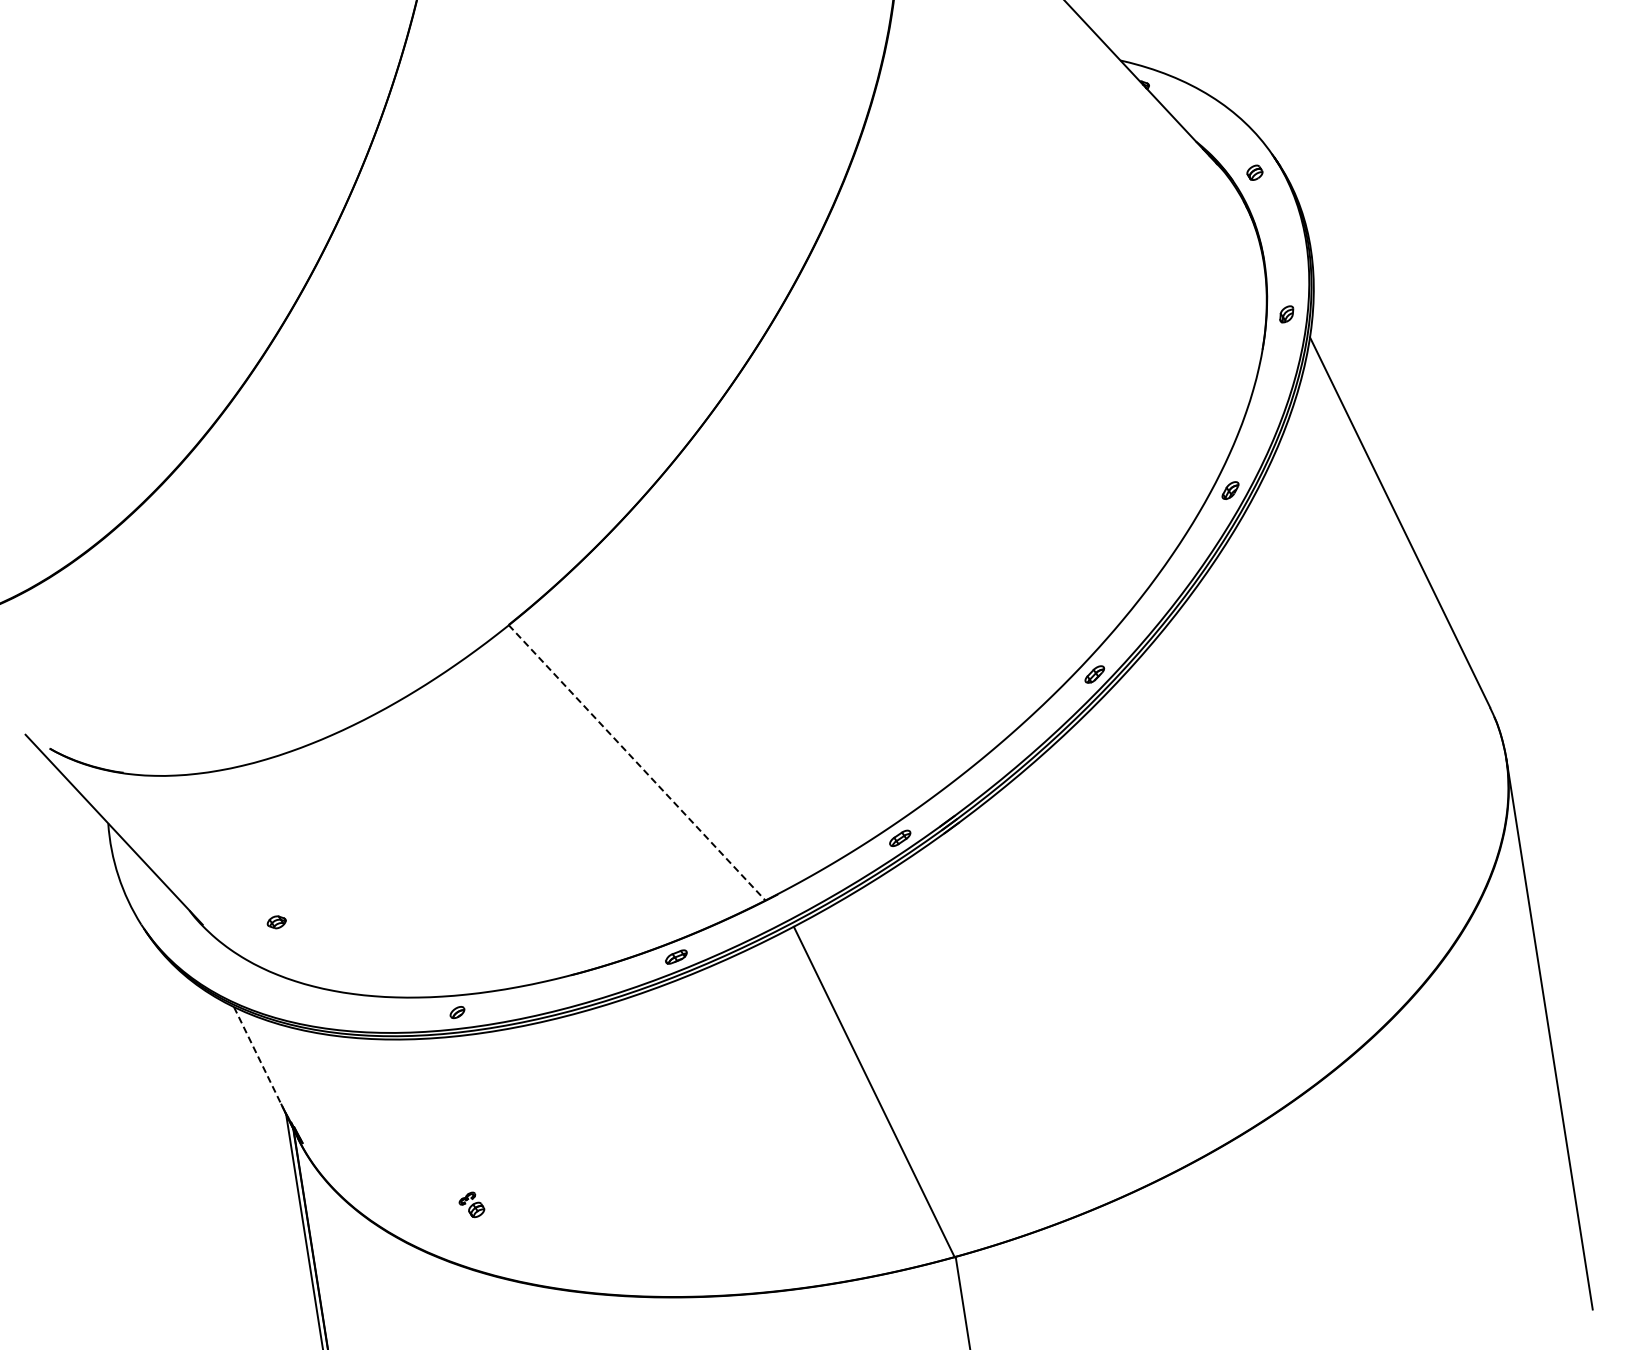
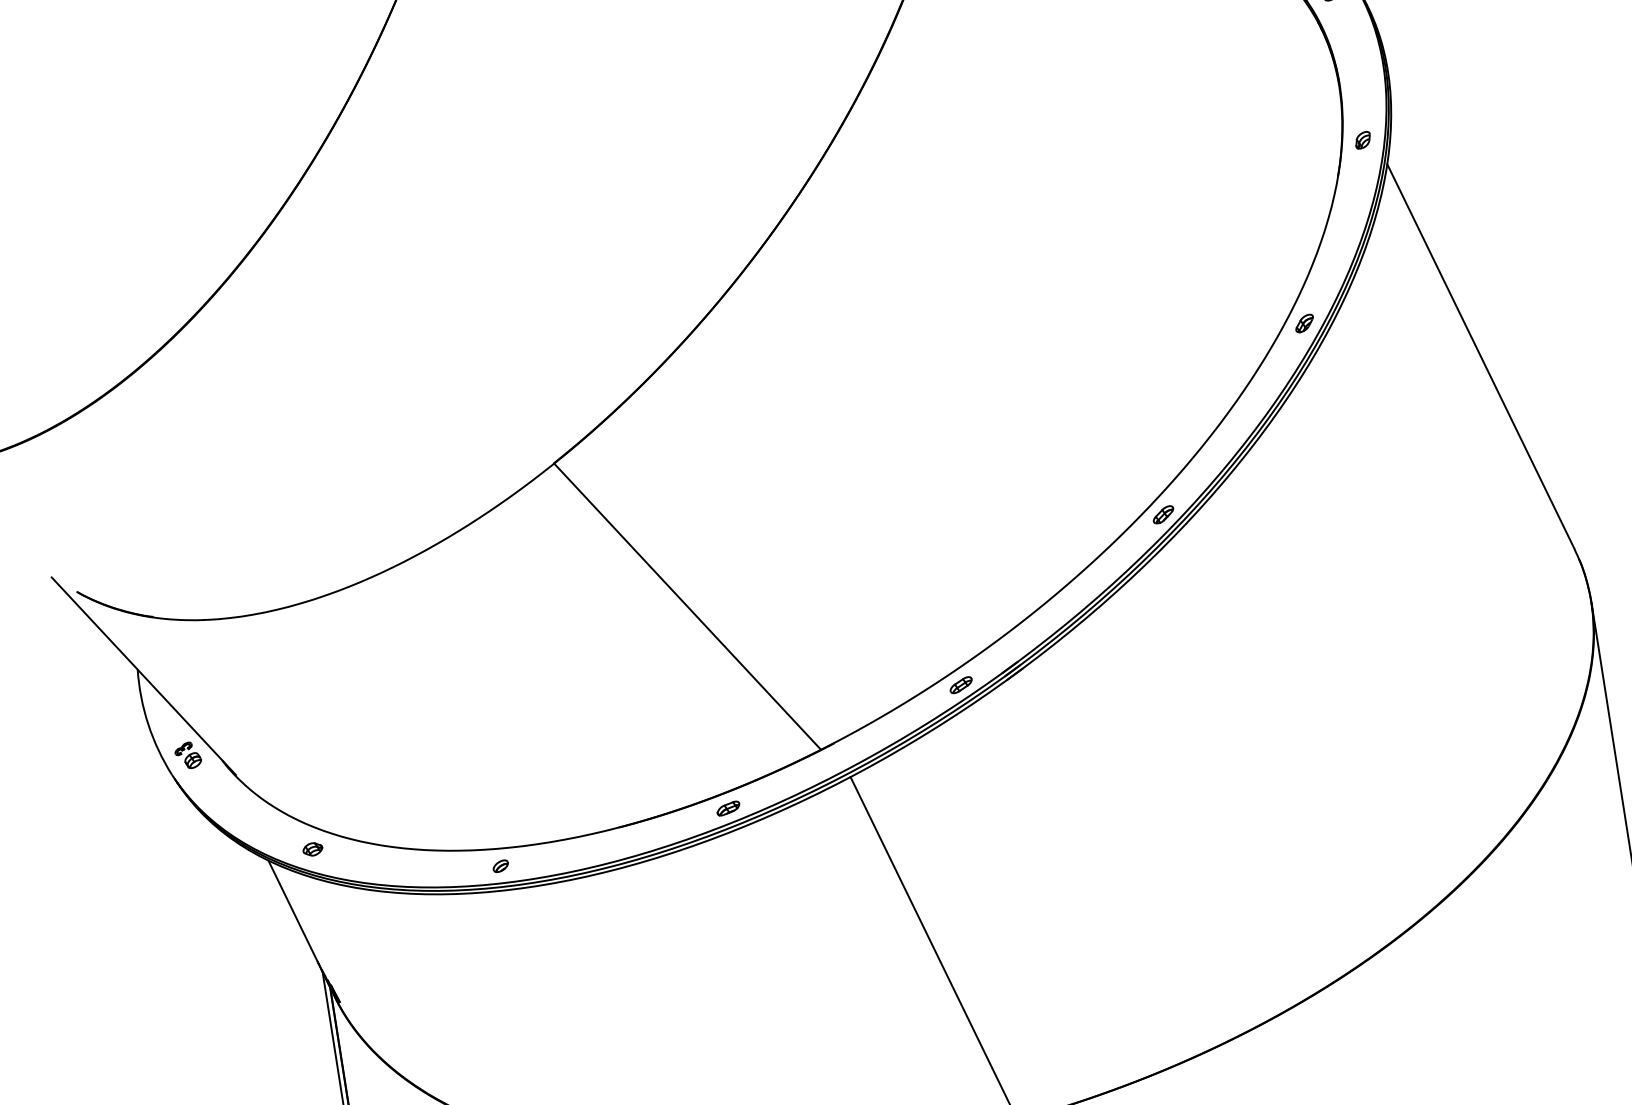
line: (637, 763) -> (687, 607), dashed -> solid
part: (276, 922) -> (312, 849), moved
line: (258, 1057) -> (293, 913), dashed -> solid
part: (471, 1204) -> (187, 754), moved

